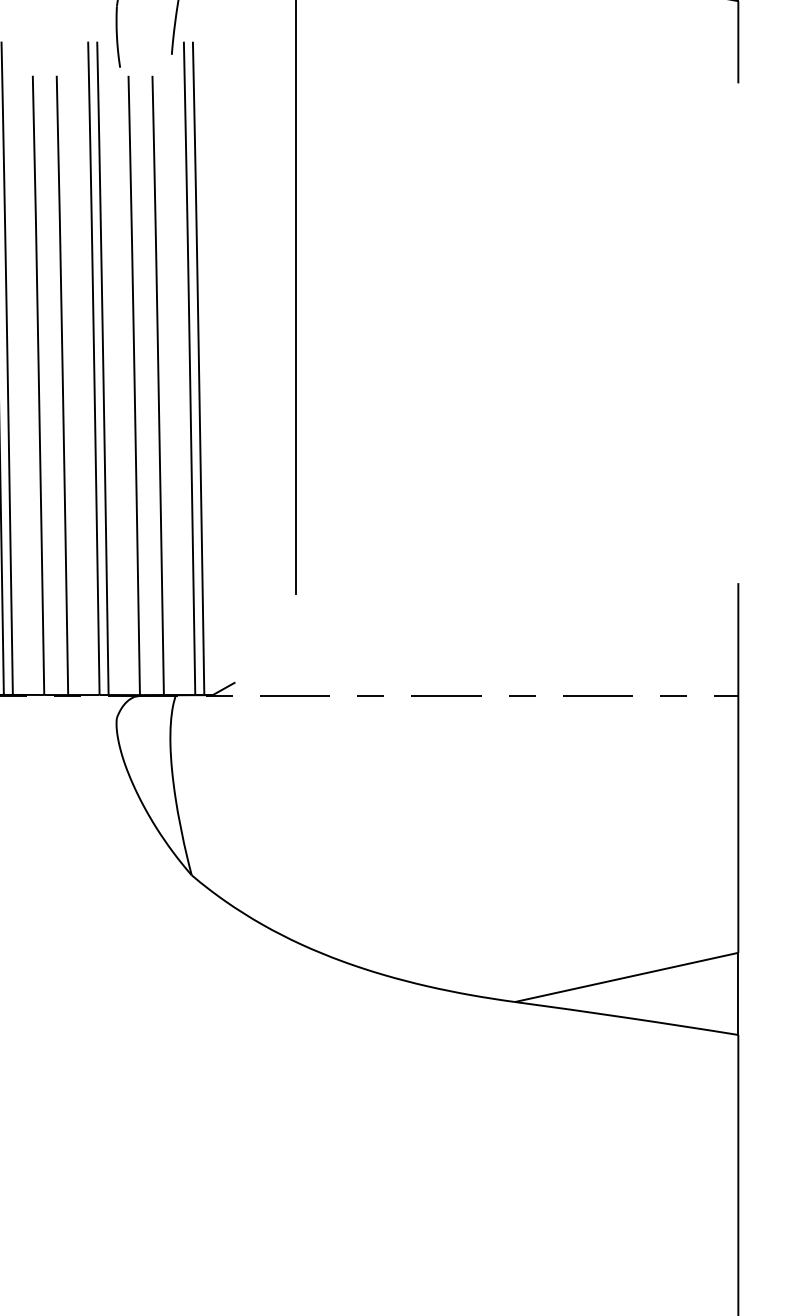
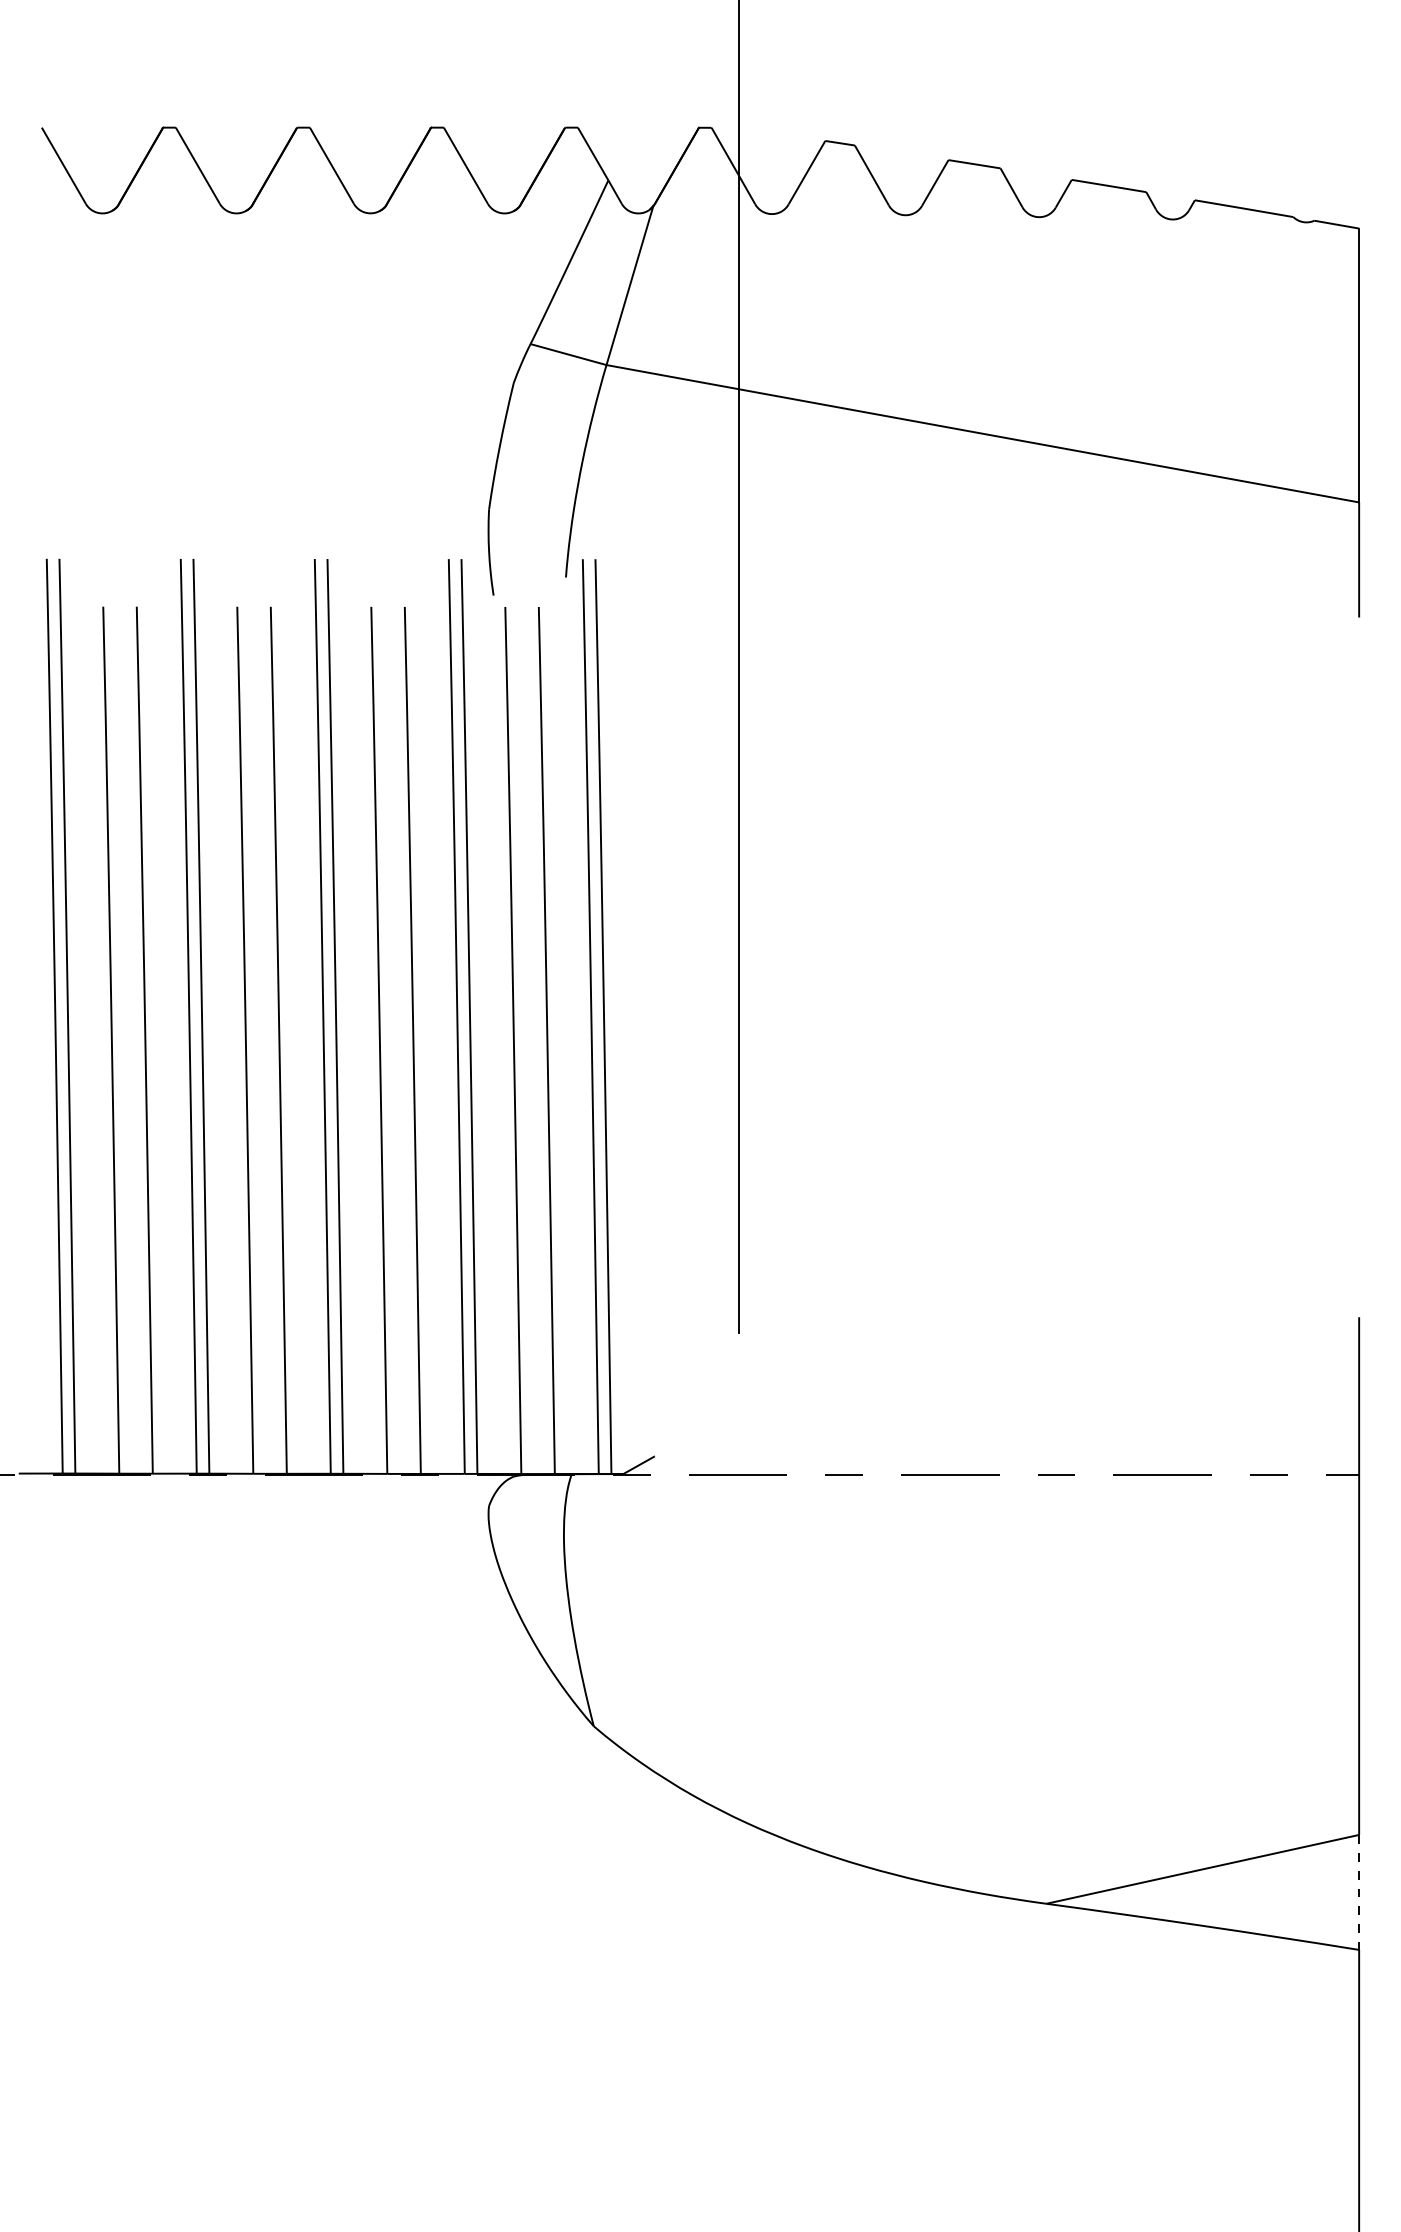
line: (738, 993) -> (1359, 1892), solid -> dashed

